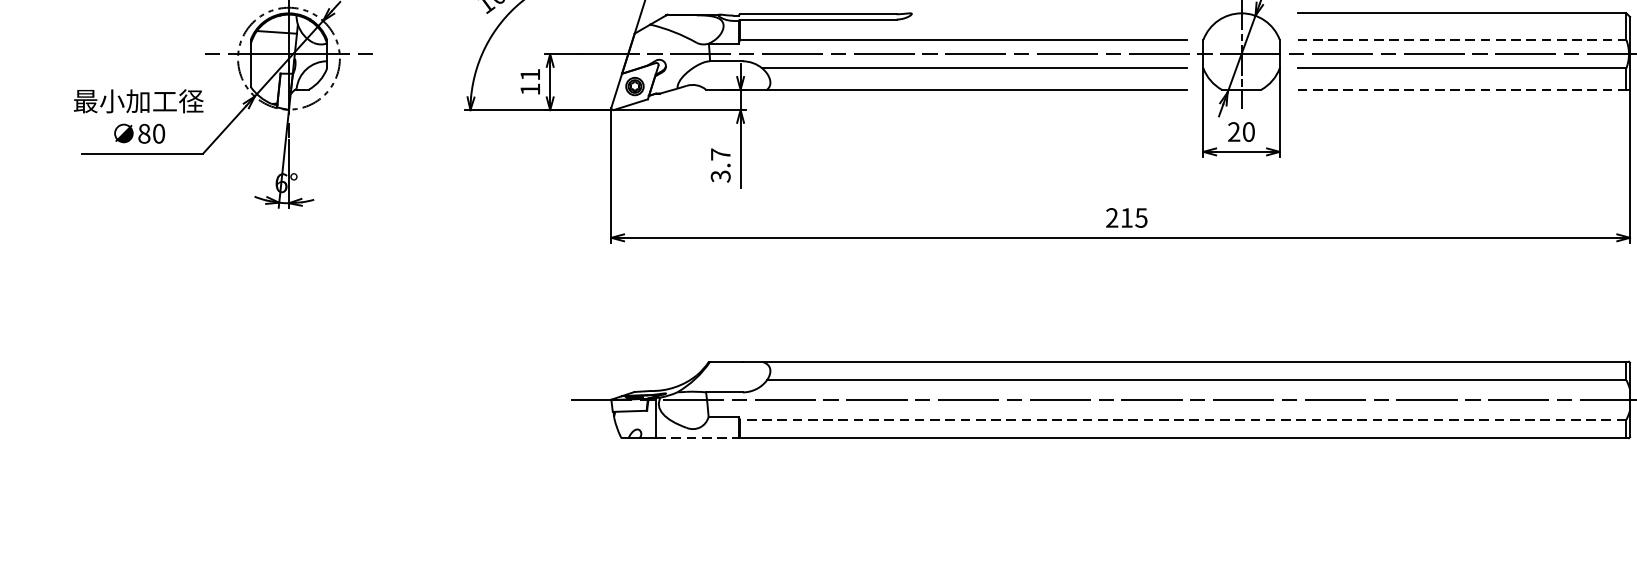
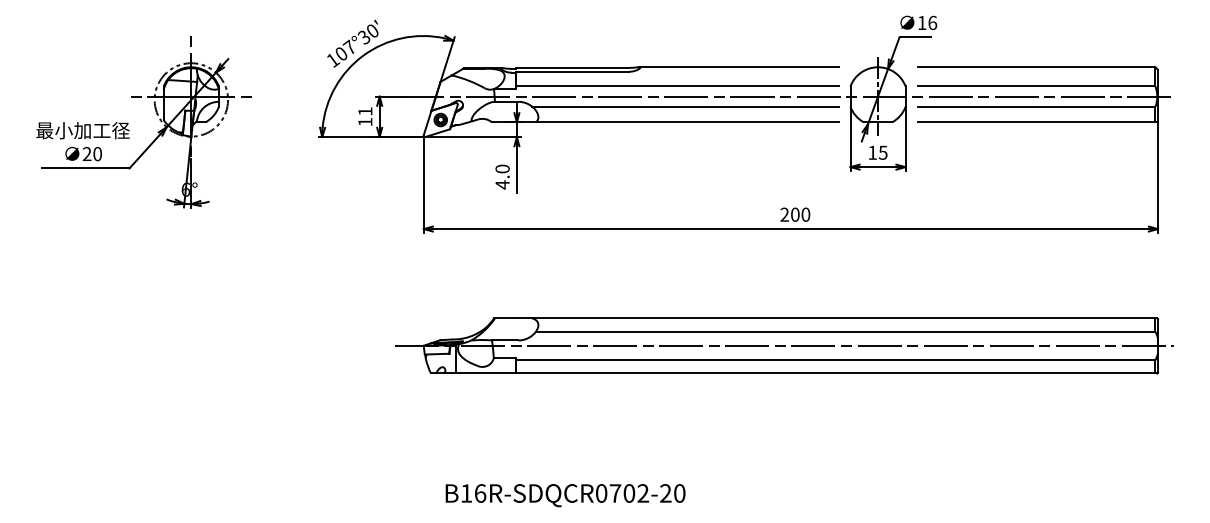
line: (1048, 13) -> (738, 67), added
line: (1461, 40) -> (1036, 86), dashed -> solid
line: (1461, 89) -> (1036, 122), dashed -> solid
text: (1240, 131) -> (877, 152), 20 -> 15
text: (143, 134) -> (86, 154), 80 -> 20
text: (720, 164) -> (502, 176), 3.7 -> 4.0
text: (1134, 217) -> (800, 214), 215 -> 200
line: (1182, 420) -> (835, 360), dashed -> solid
line: (697, 438) -> (485, 373), dashed -> solid

